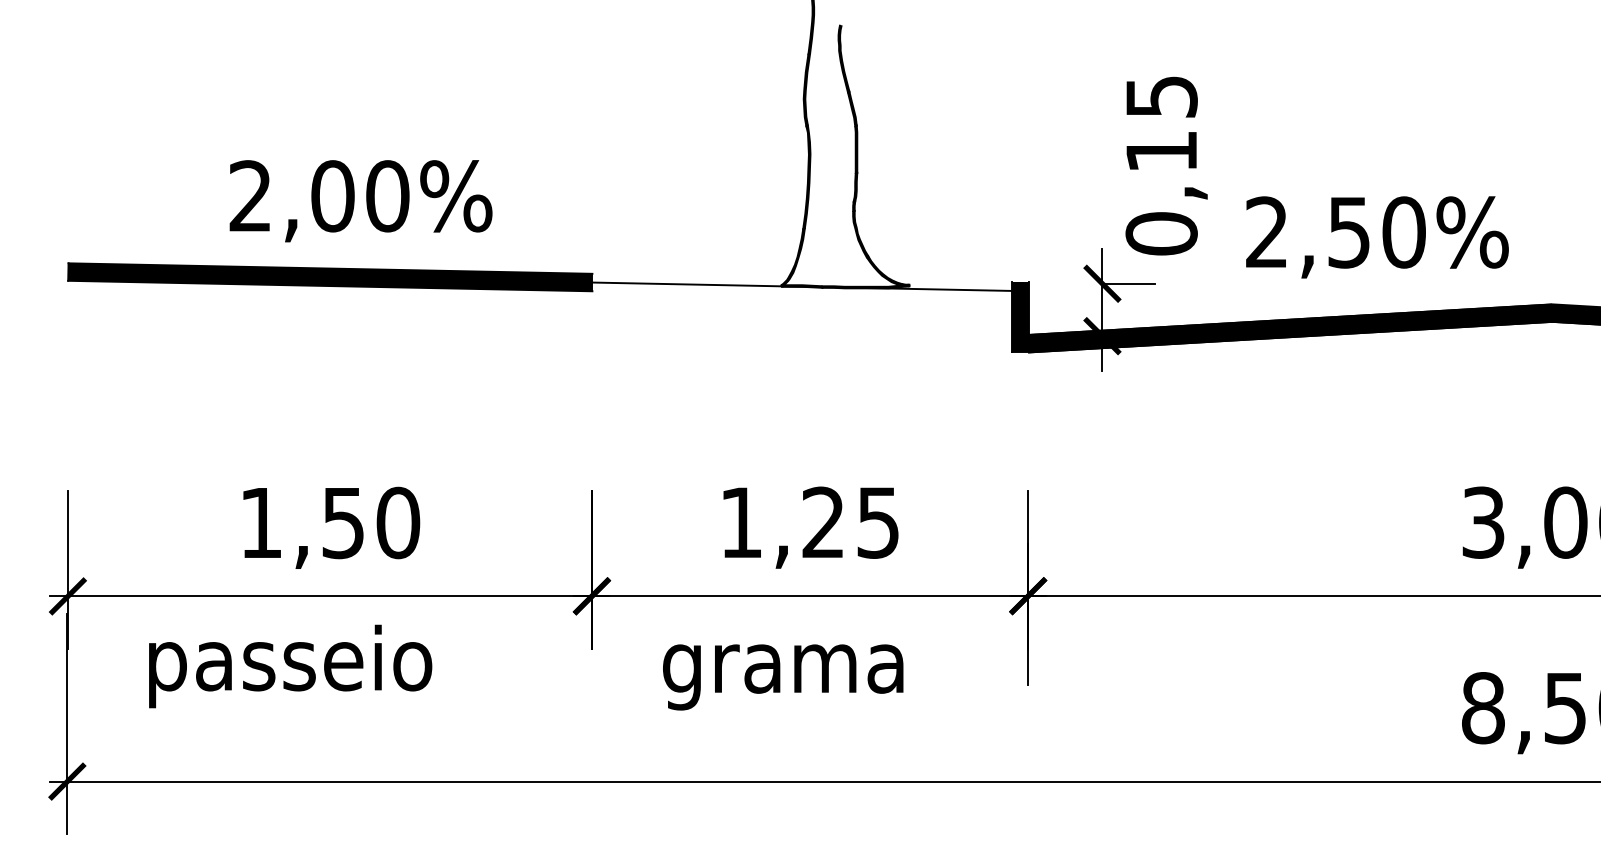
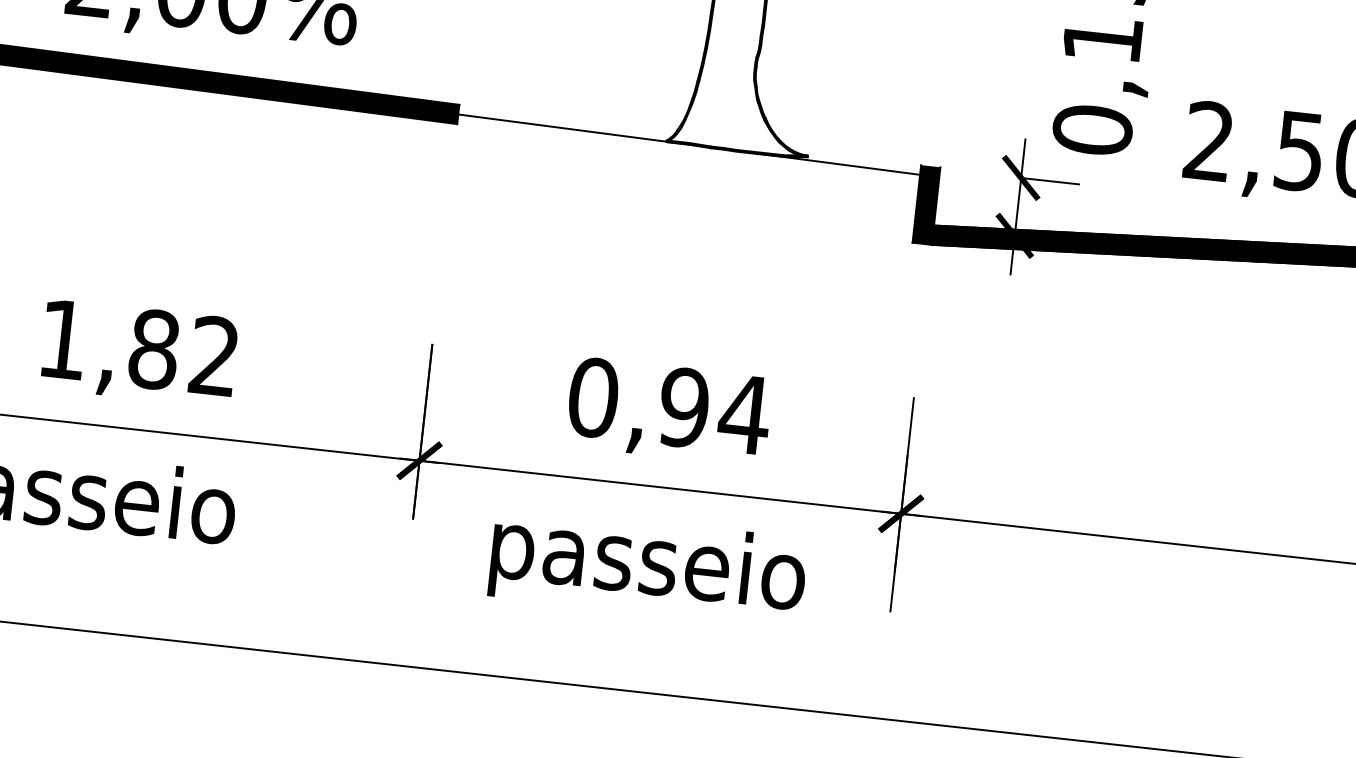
text: (371, 522) -> (185, 352), 1,50 -> 1,82
text: (810, 522) -> (669, 405), 1,25 -> 0,94
text: (805, 668) -> (646, 566), grama -> passeio

